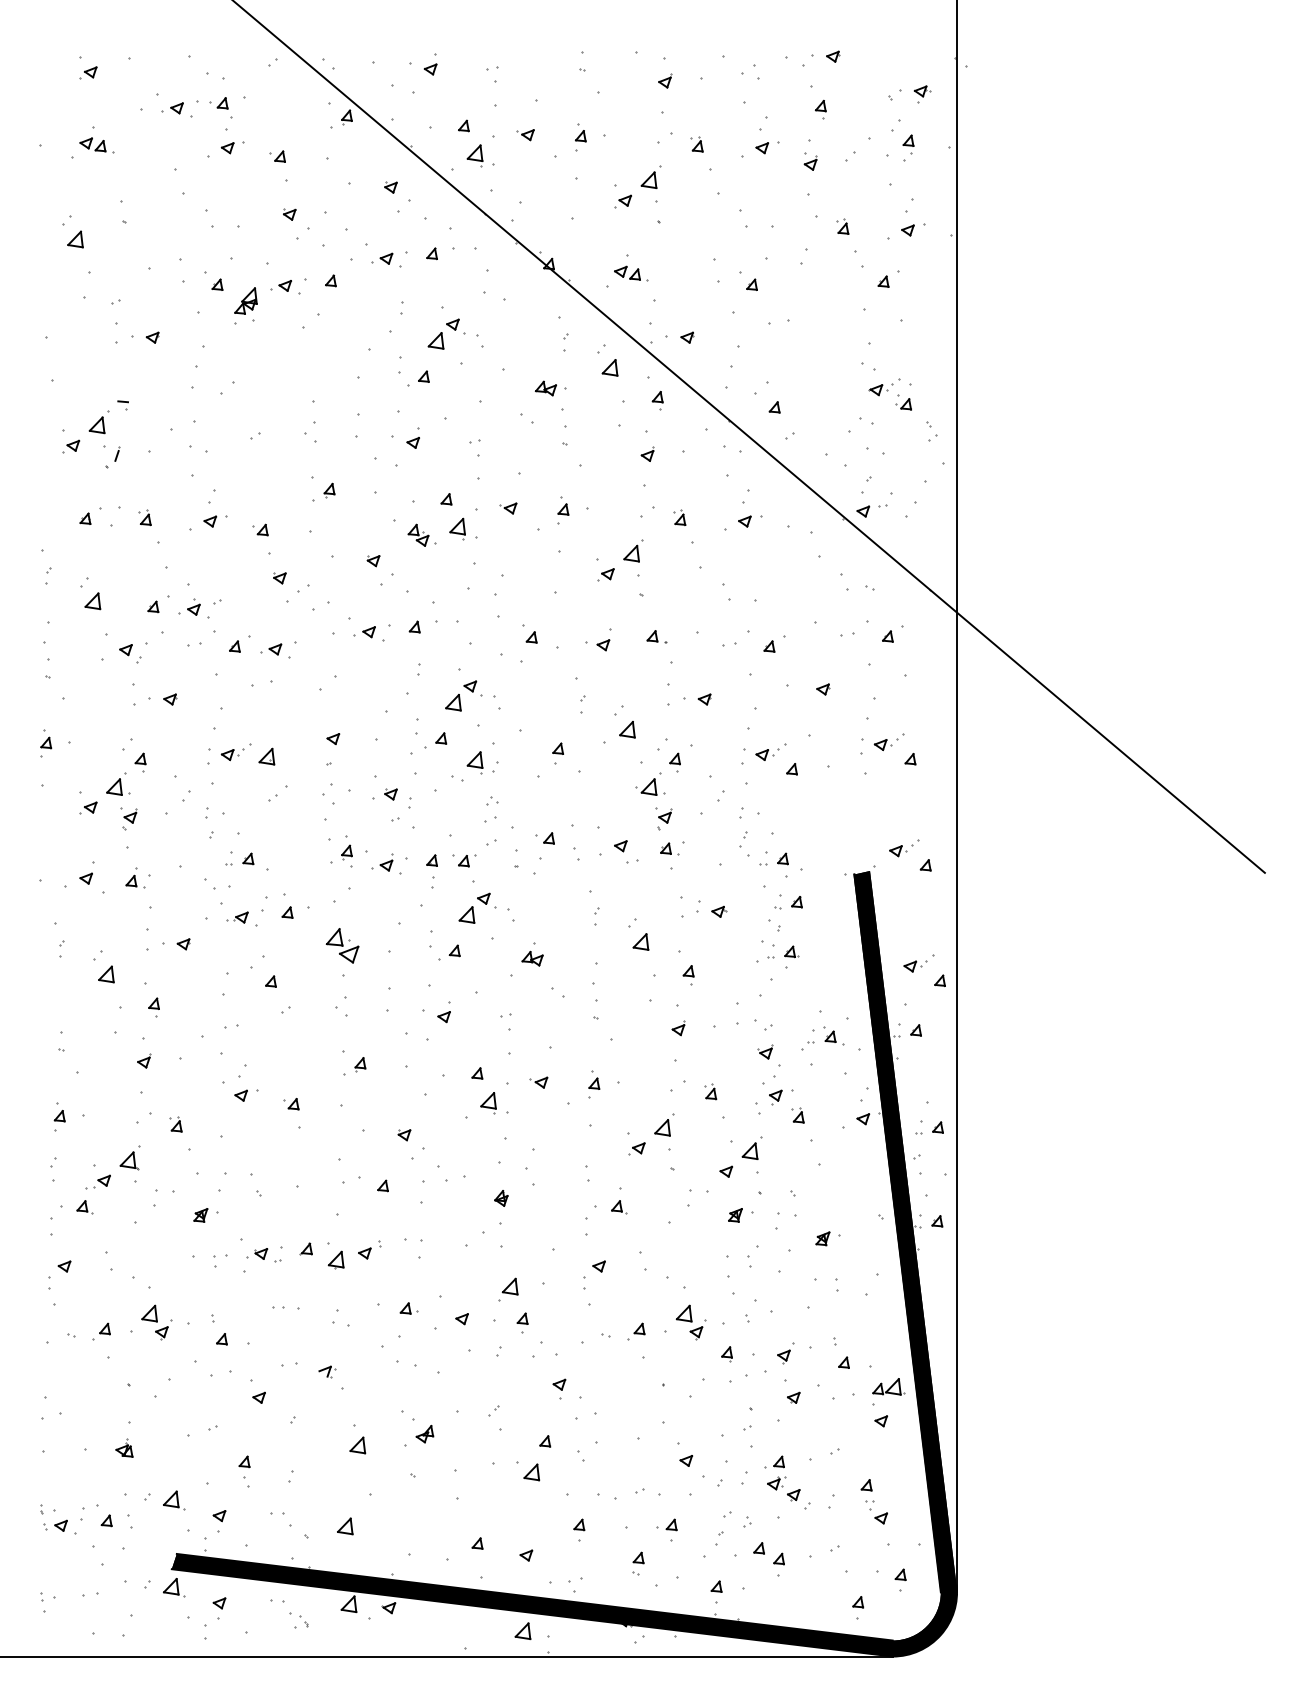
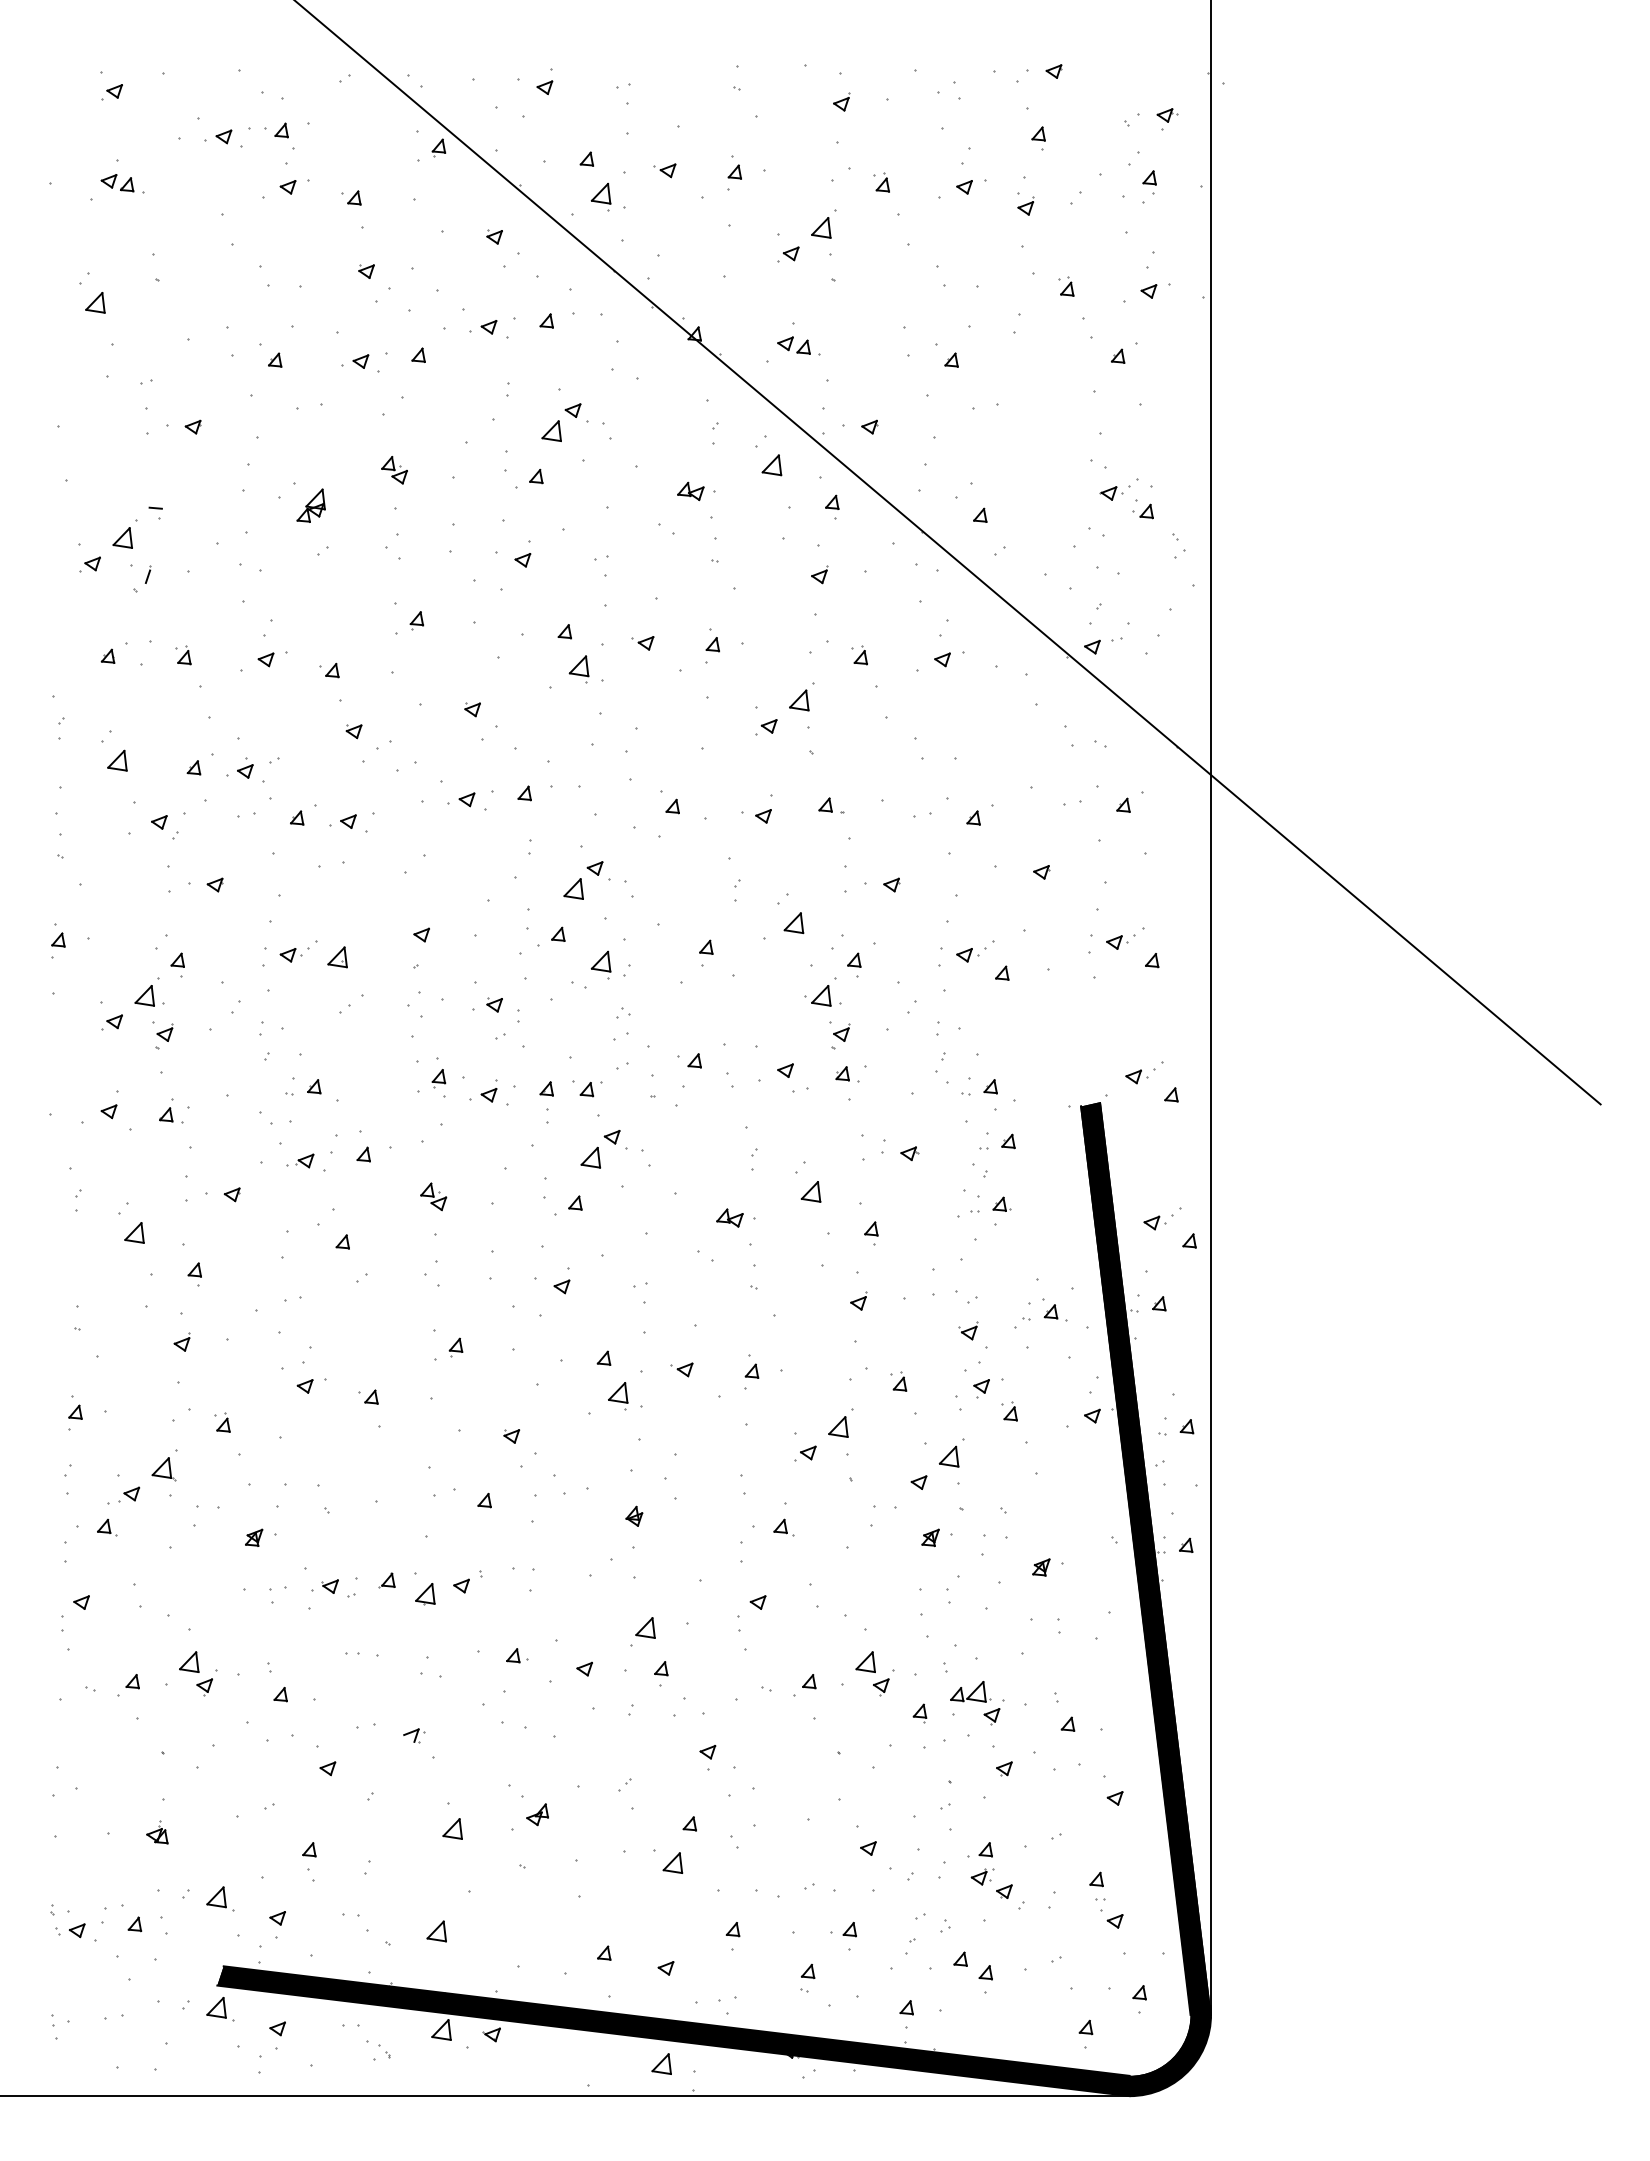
part: (245, 300) -> (310, 505), moved
part: (418, 535) -> (394, 470), moved
part: (342, 945) -> (433, 1196), size x0.62
part: (532, 958) -> (729, 1217), moved
part: (888, 1386) -> (970, 1691), moved

